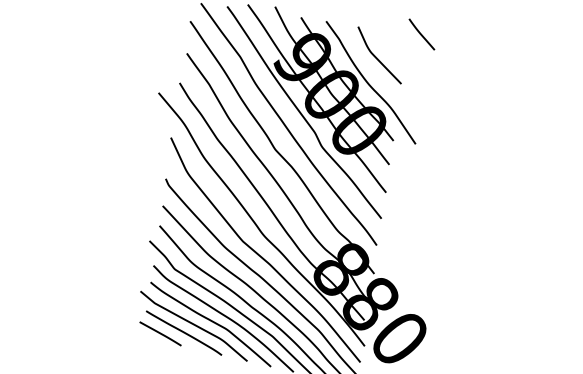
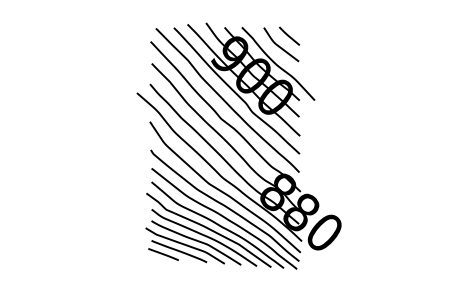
line: (422, 33) -> (289, 35), moved

